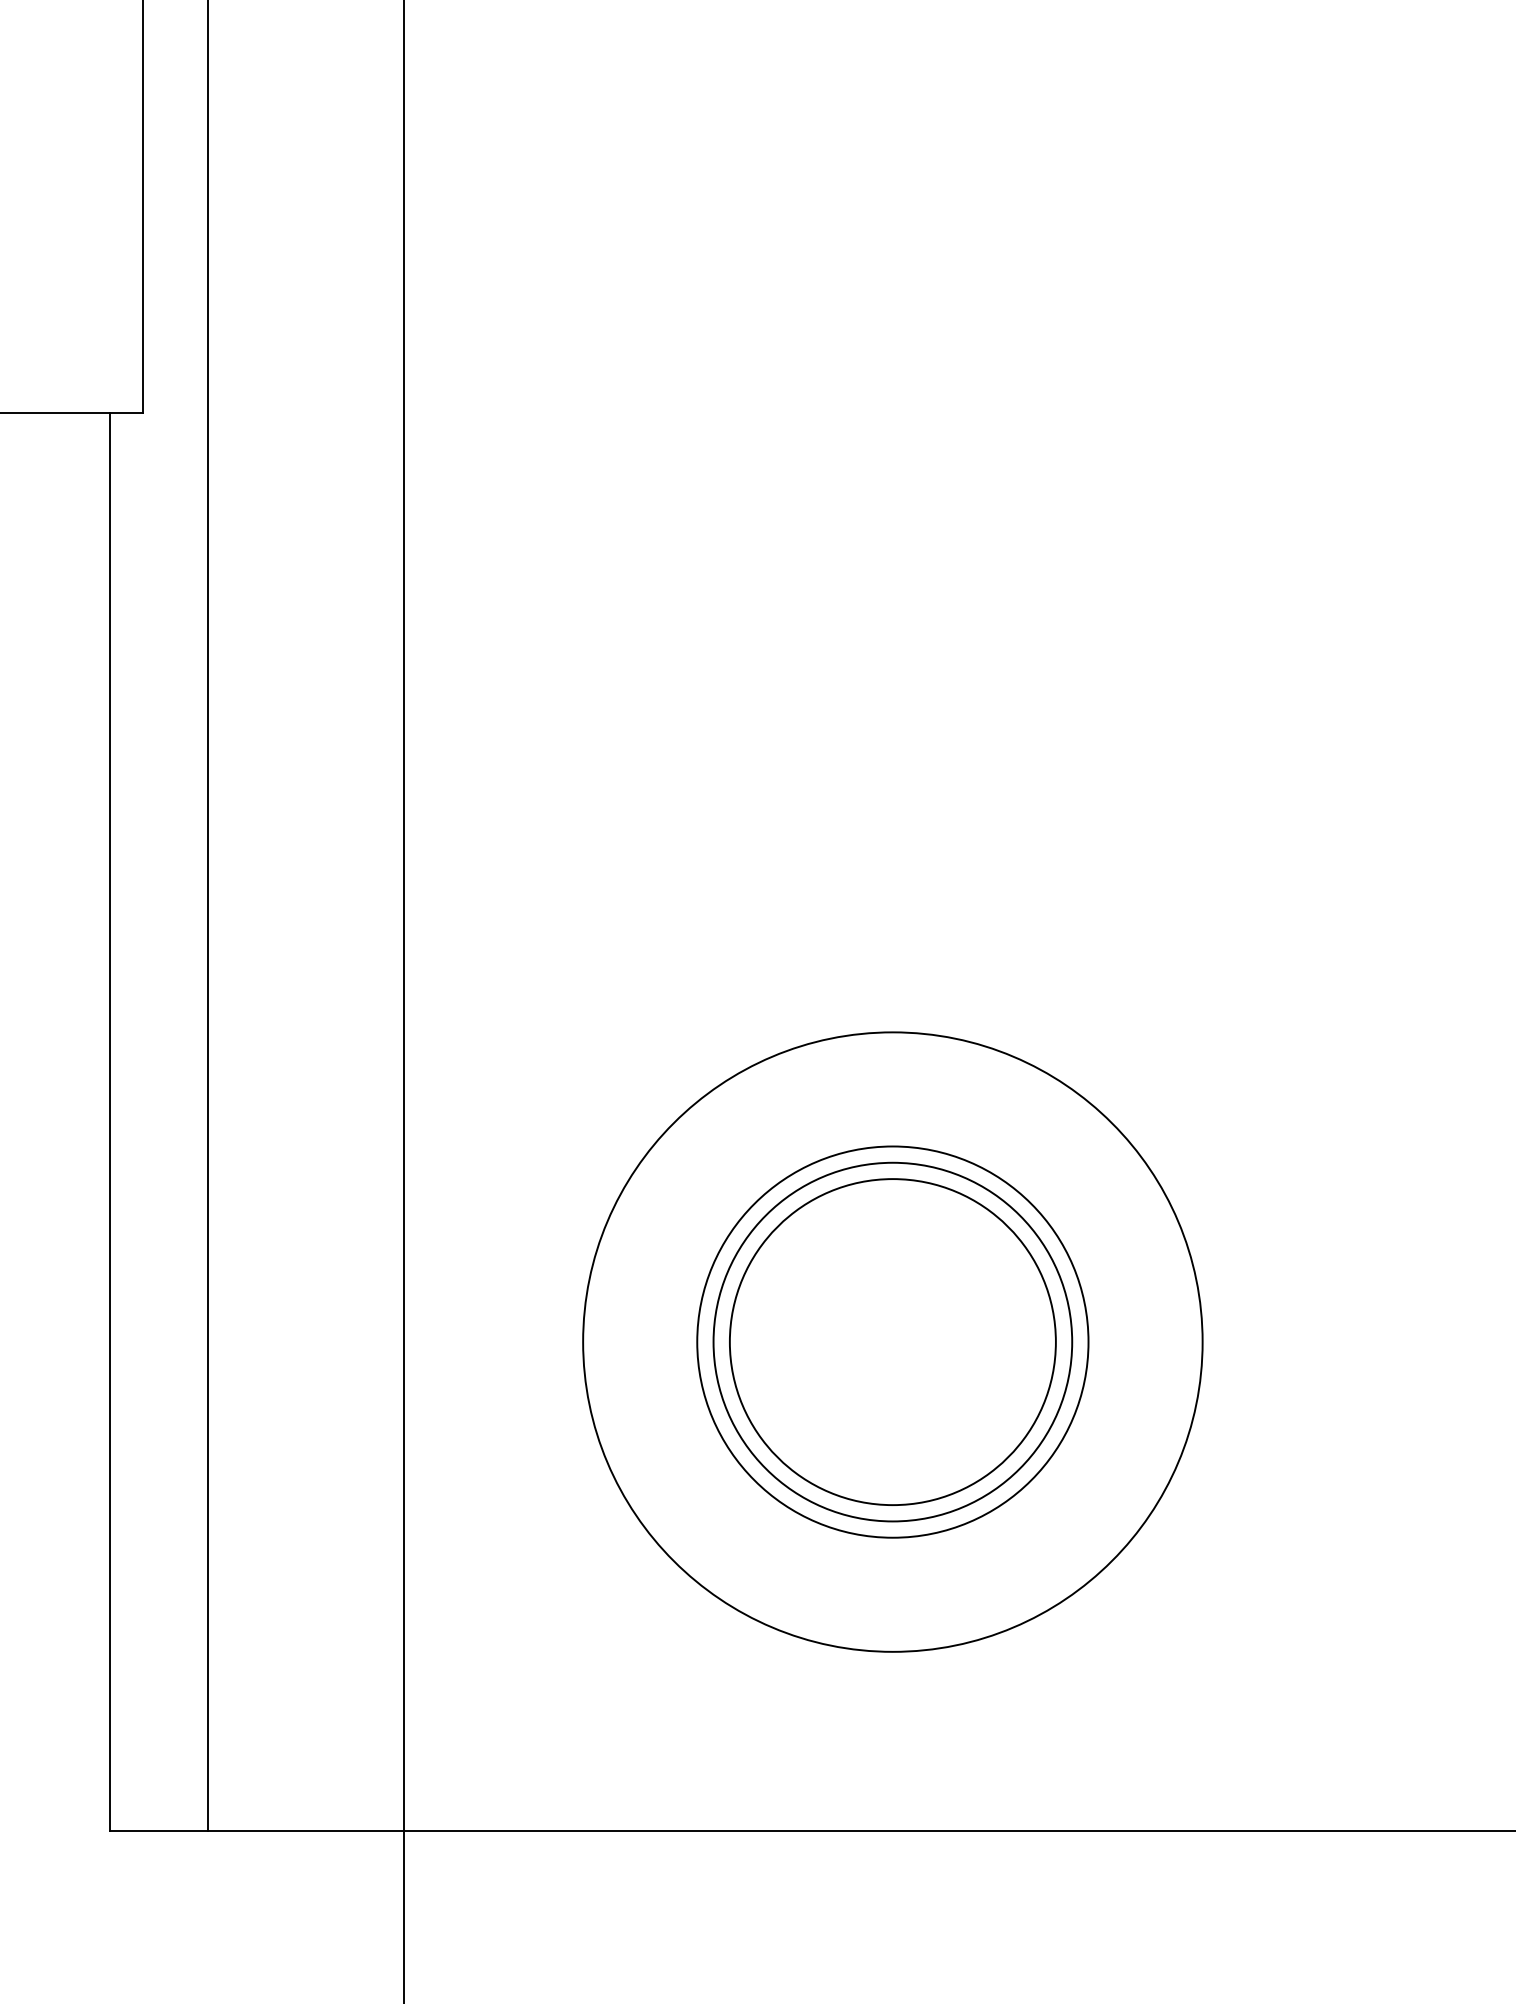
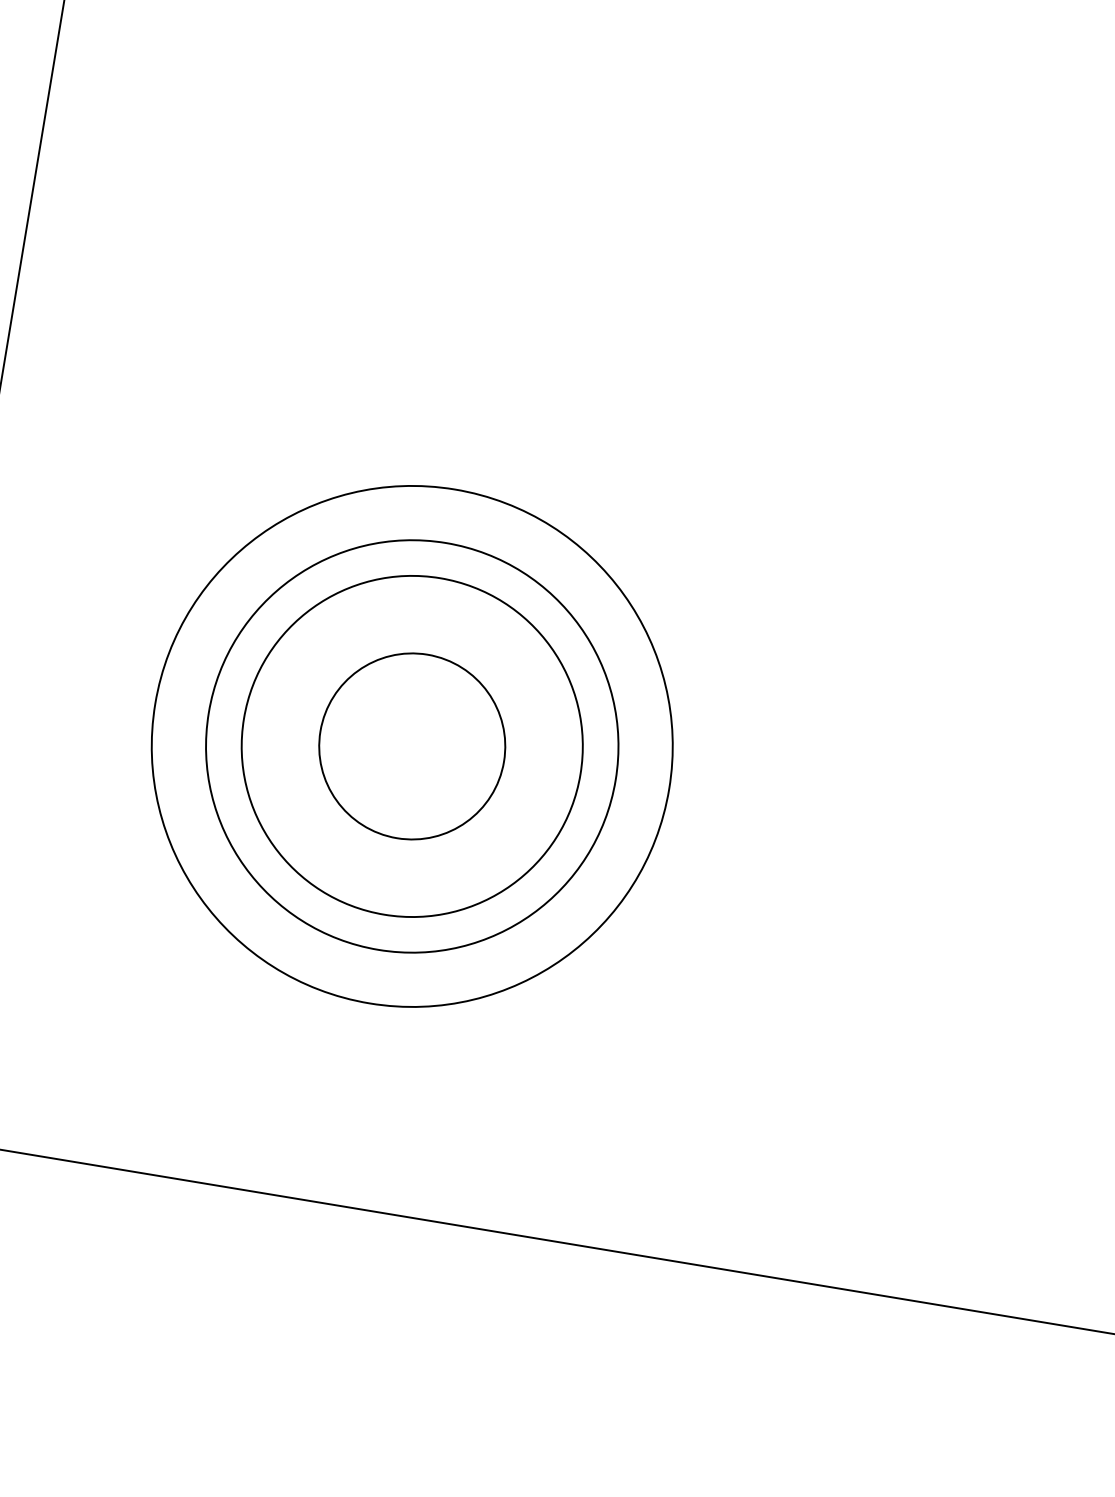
circle: (892, 1341) -> (412, 745), size x0.7
circle: (892, 1341) -> (412, 745), size x1.4
circle: (892, 1342) -> (411, 746), size x0.6

